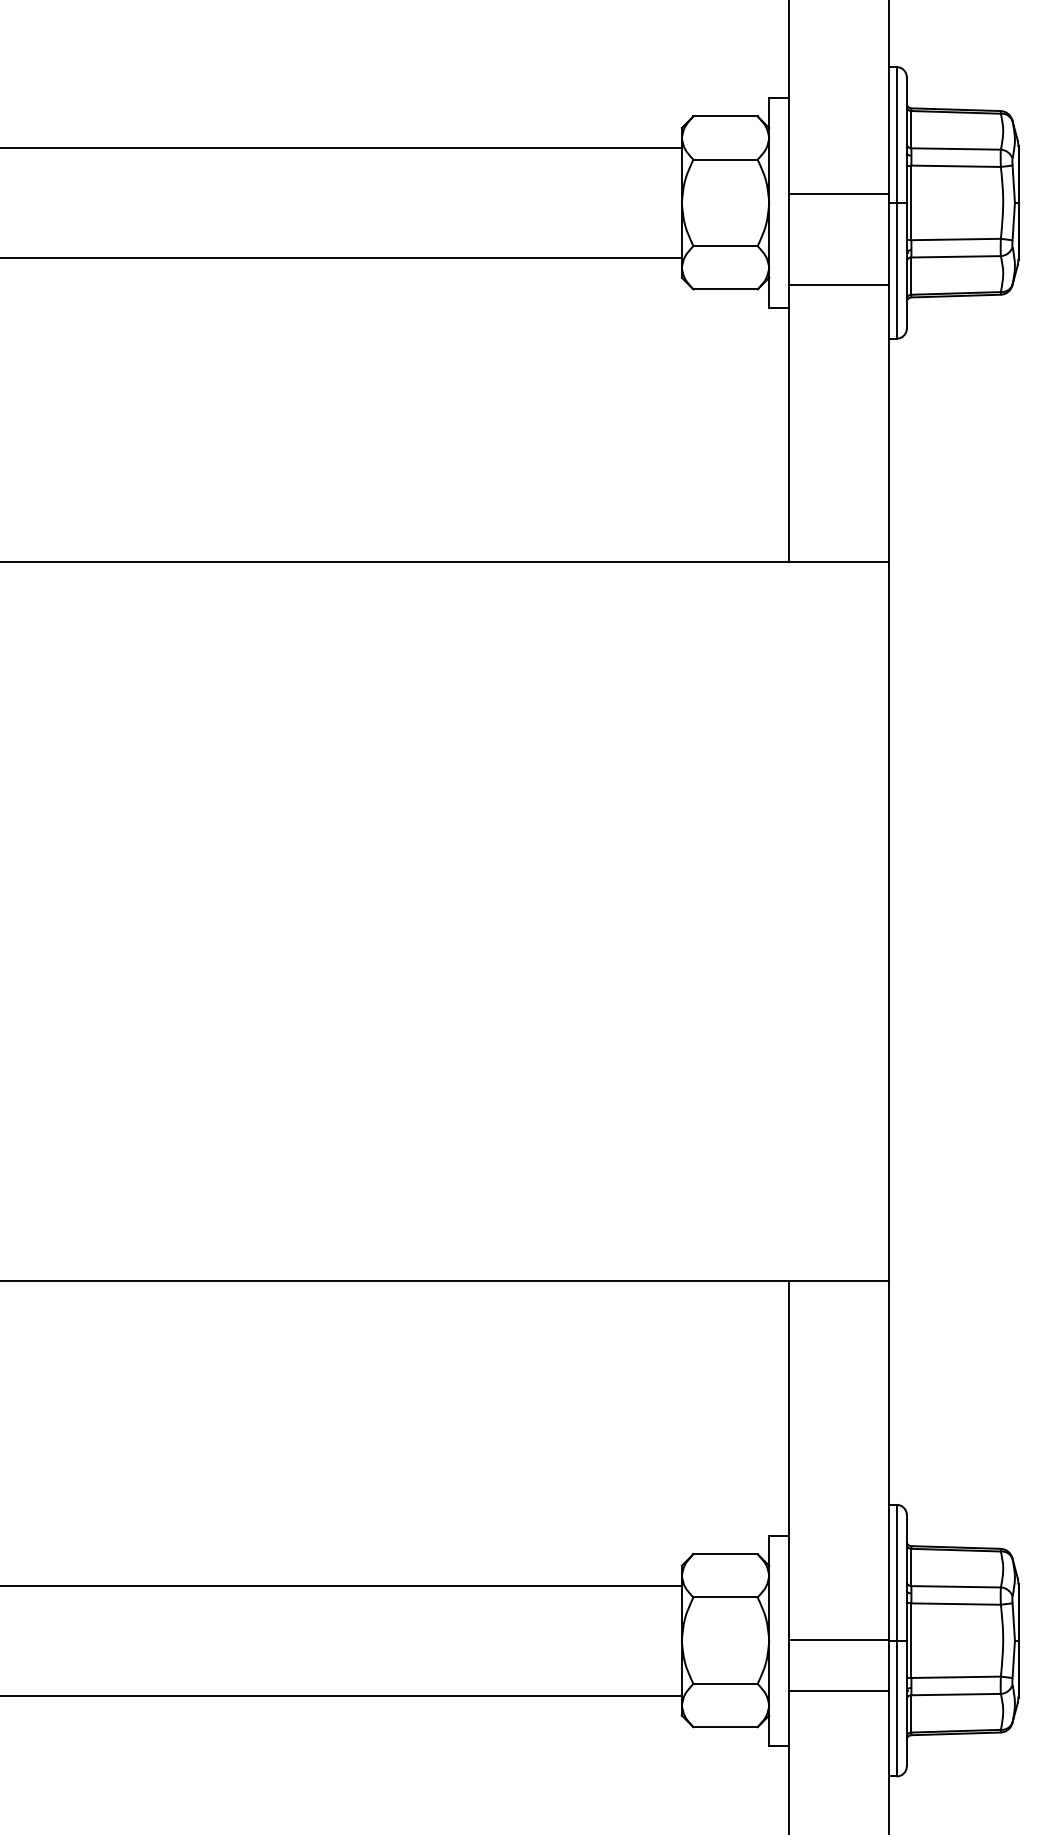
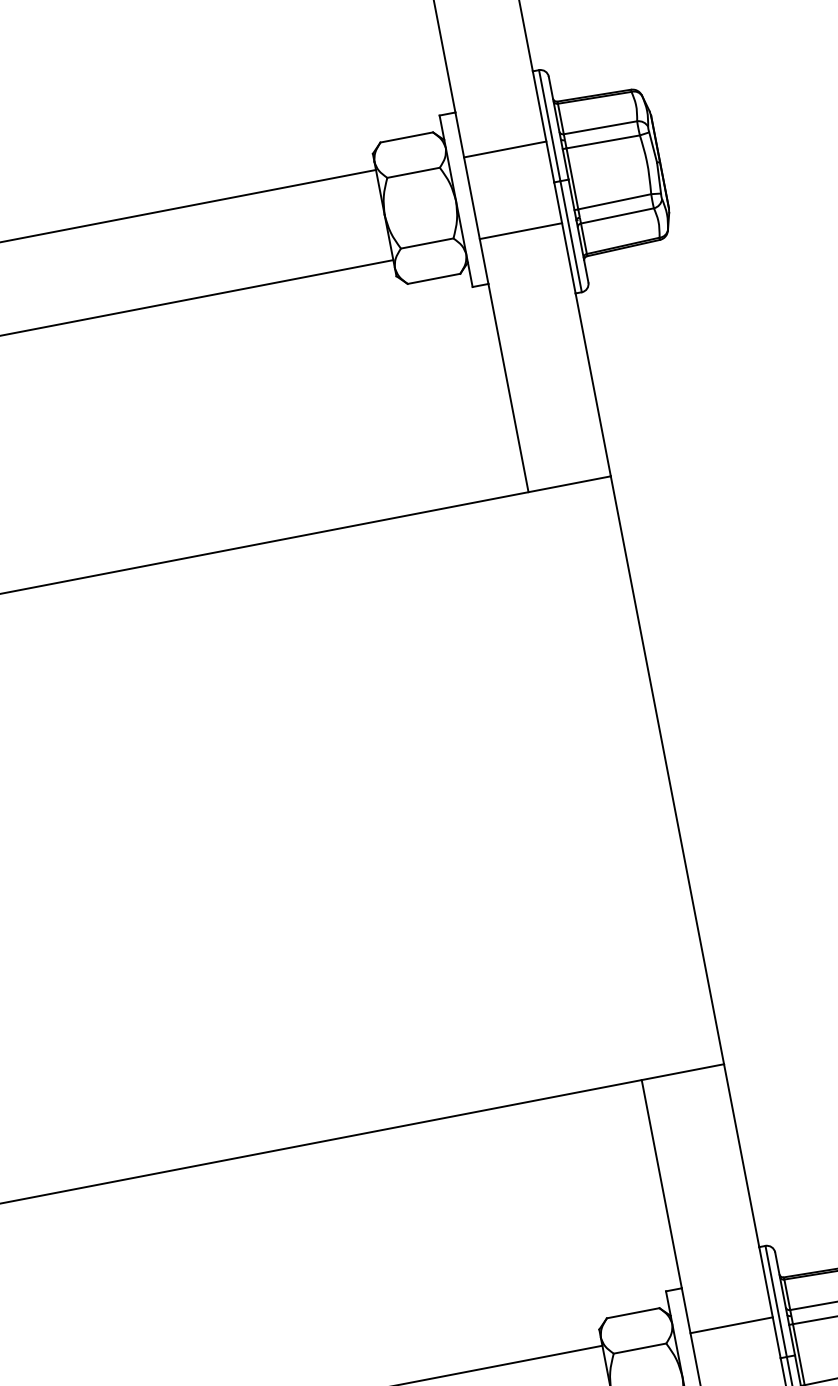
line: (838, 193) -> (504, 149), moved
line: (838, 284) -> (520, 230), moved
line: (838, 1639) -> (731, 1325), moved

